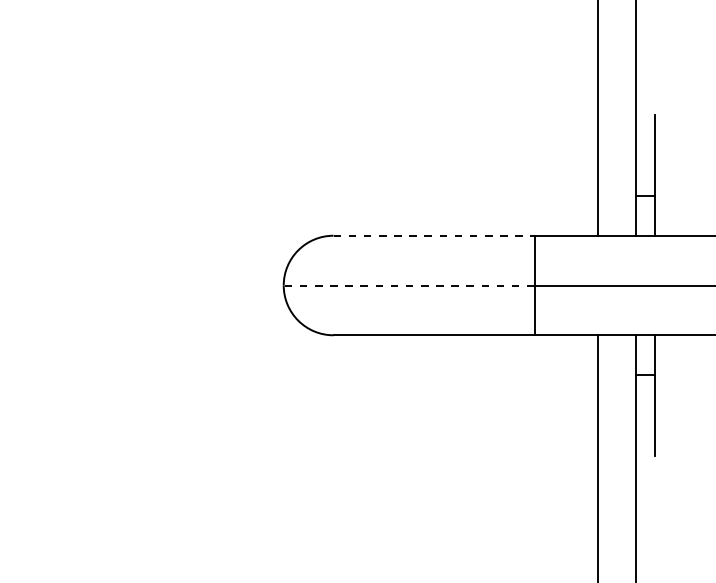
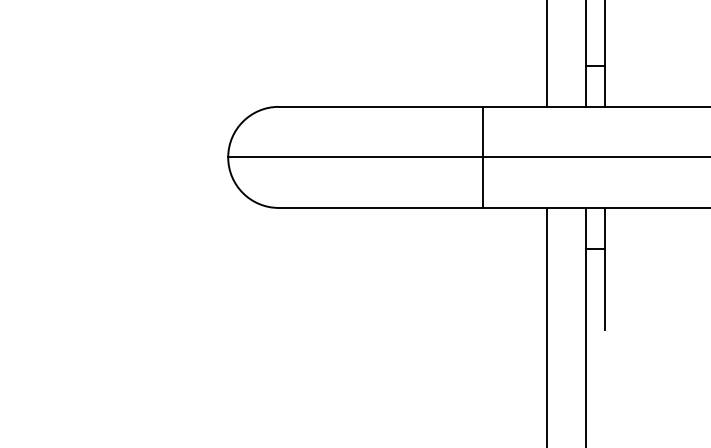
line: (434, 235) -> (381, 106), dashed -> solid
line: (408, 285) -> (354, 157), dashed -> solid

